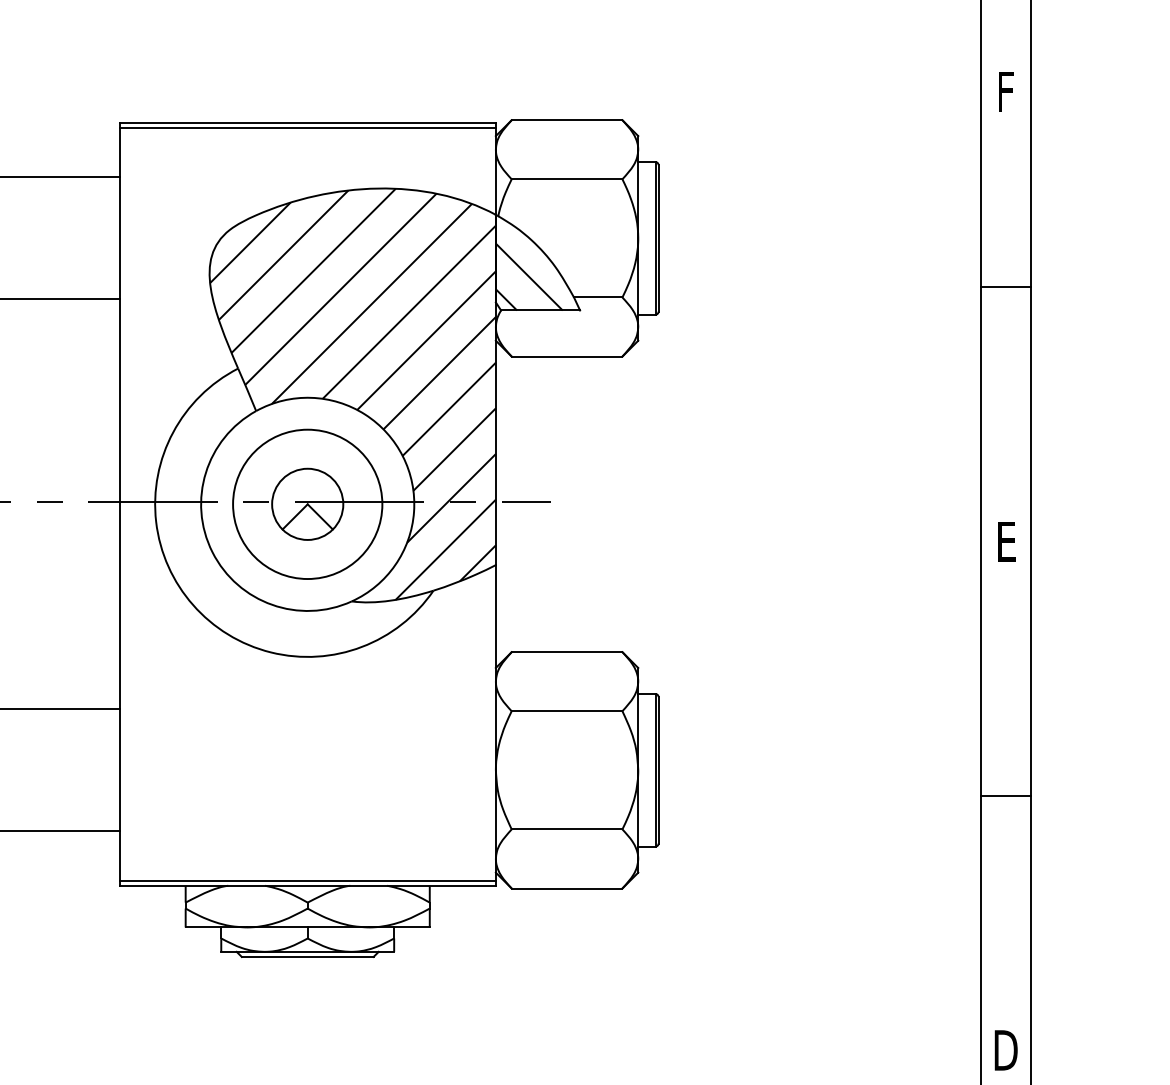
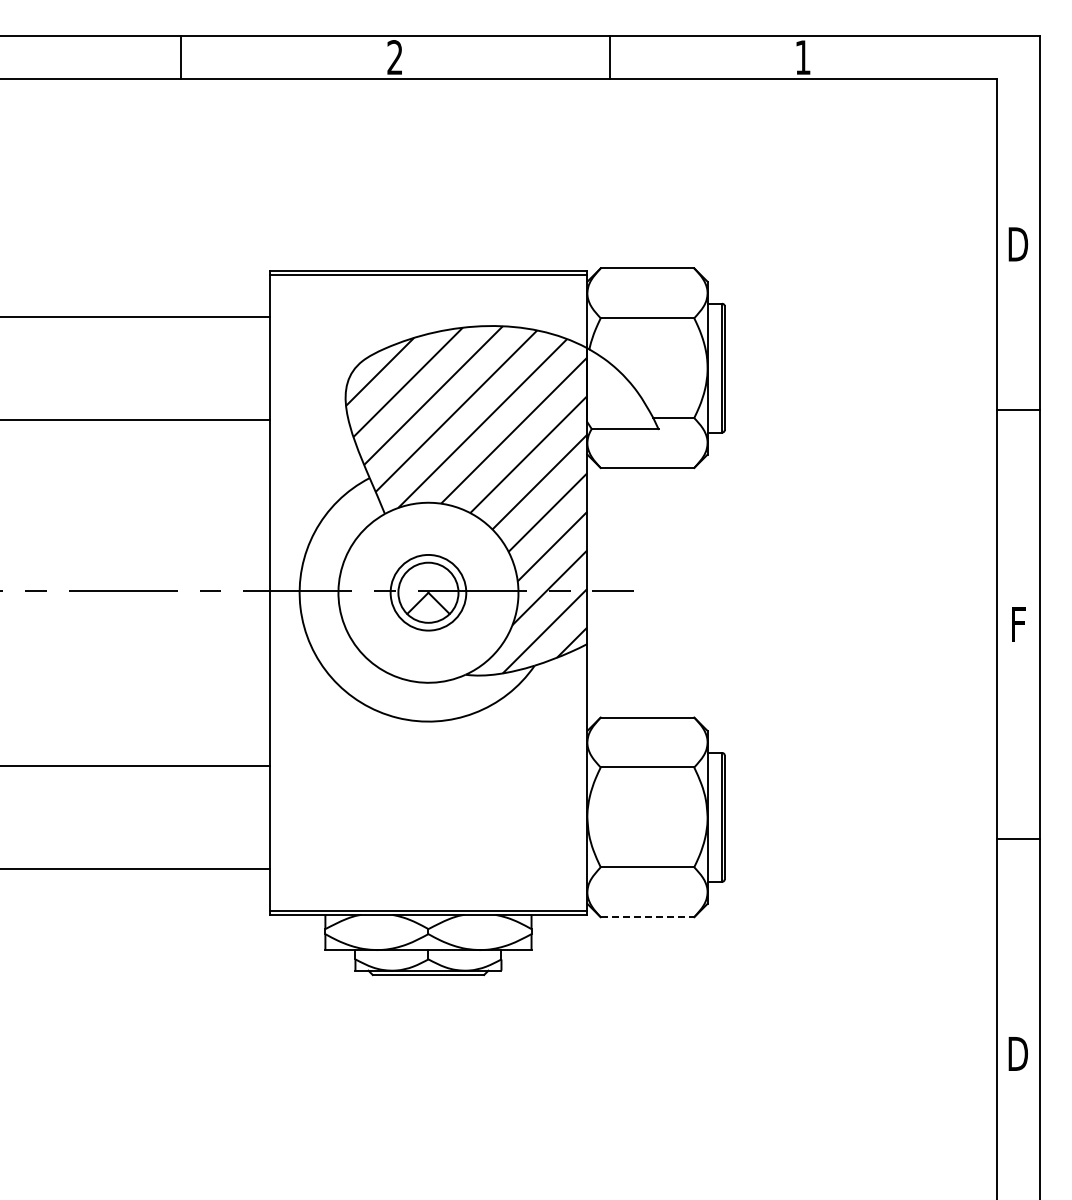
text: (1006, 91) -> (1018, 244), F -> D
hatch: (529, 276) -> (615, 400), removed
circle: (307, 504) -> (428, 592), size x0.6
text: (1006, 541) -> (1018, 624), E -> F
line: (567, 888) -> (647, 917), solid -> dashed

